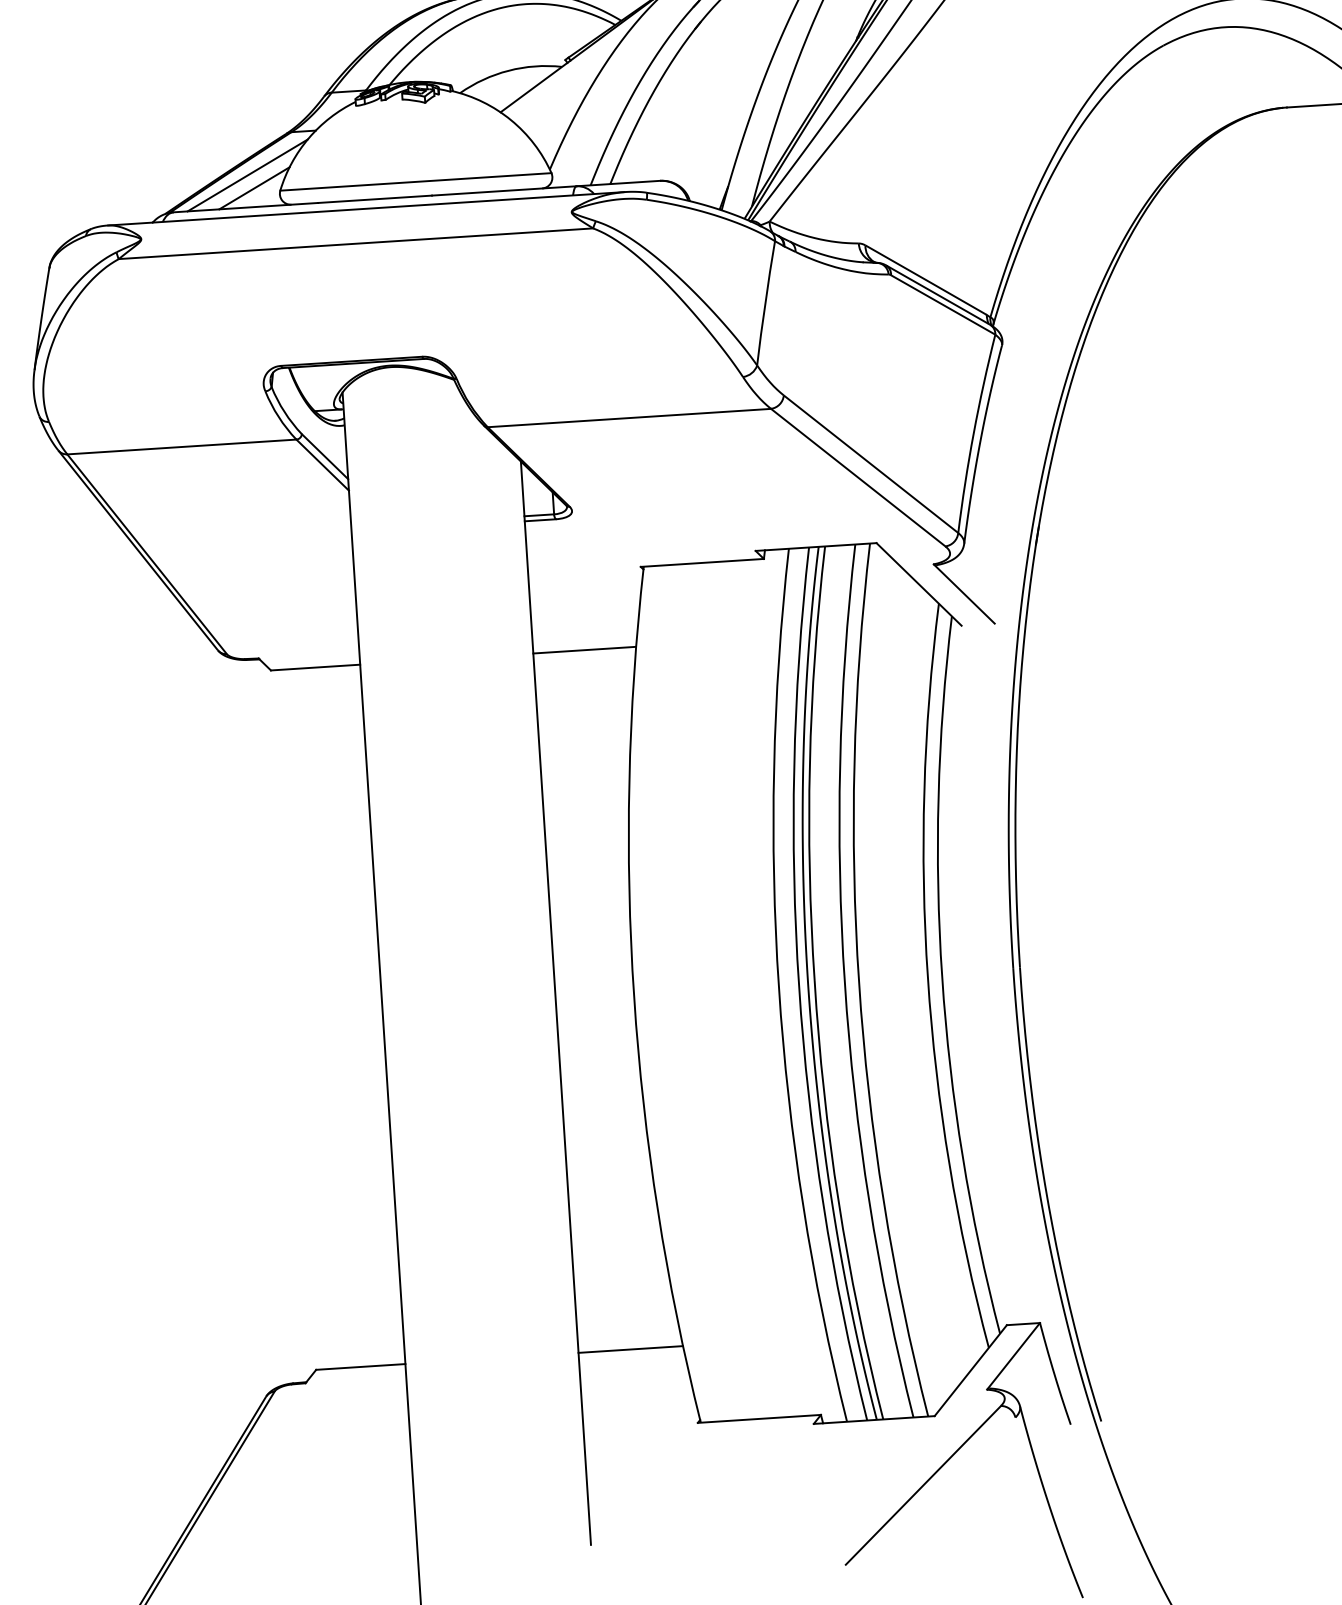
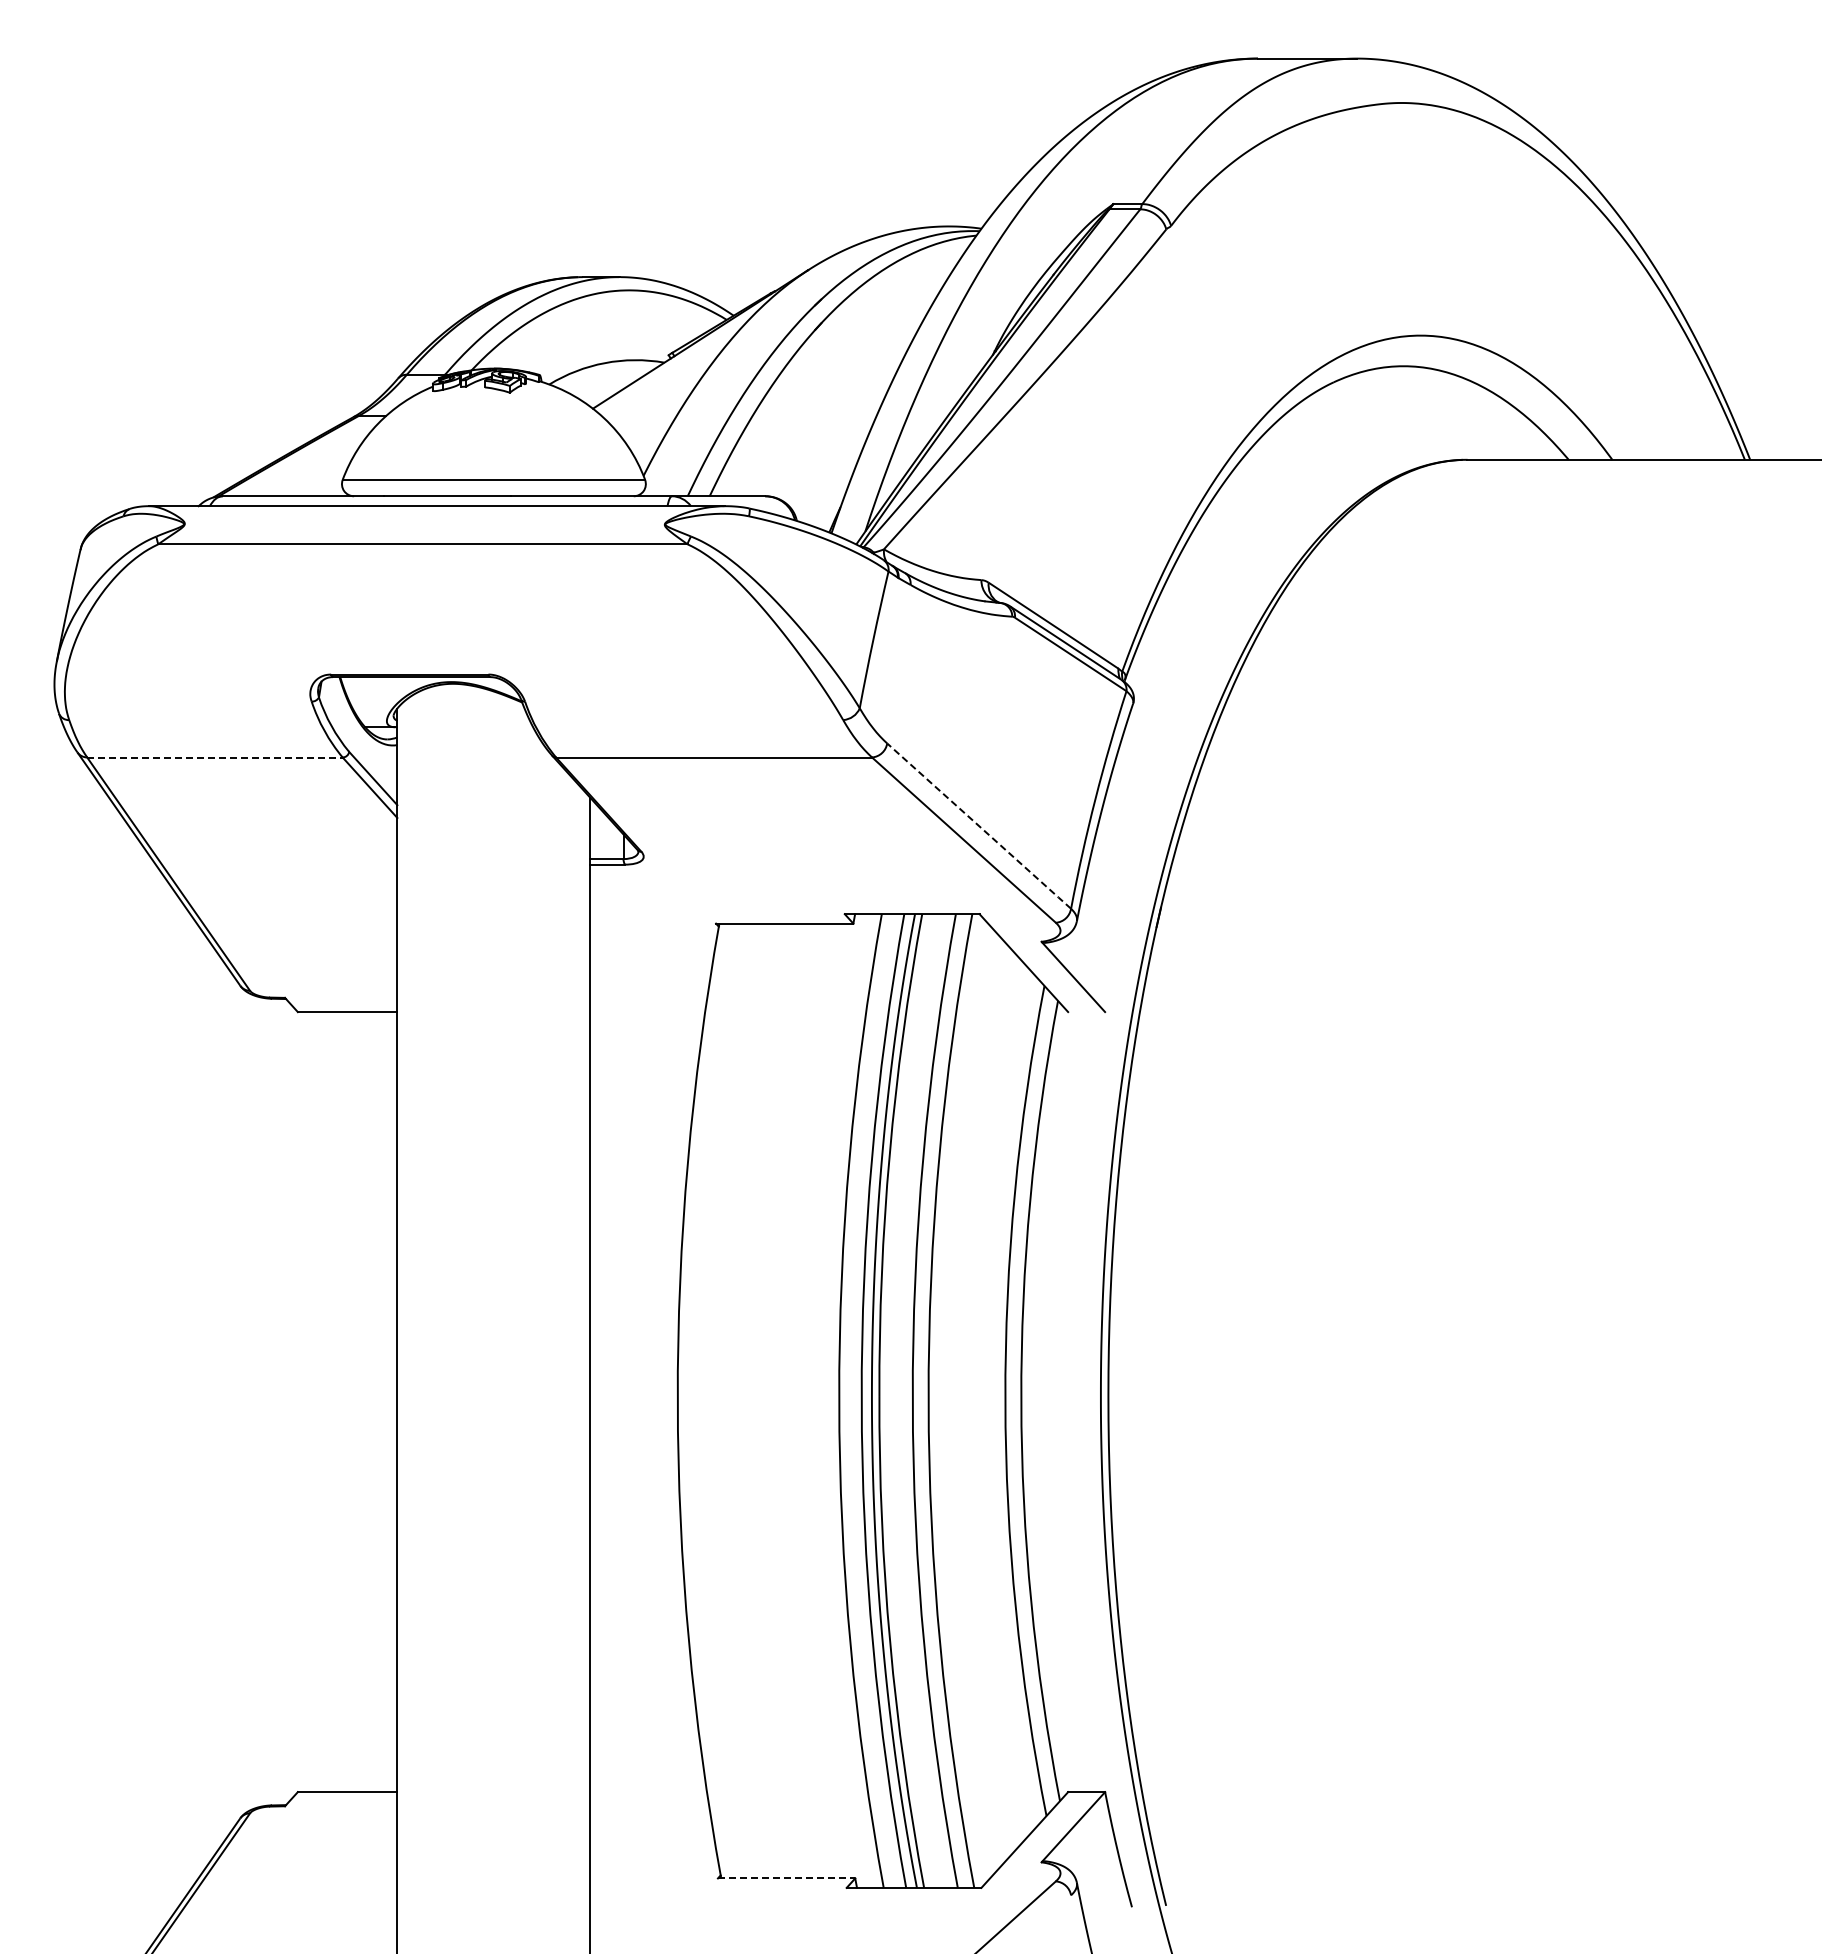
line: (247, 175) -> (307, 460), removed
line: (253, 188) -> (313, 475), removed
line: (181, 447) -> (214, 757), solid -> dashed
line: (871, 464) -> (979, 826), solid -> dashed
line: (584, 650) -> (647, 1012), removed
line: (630, 1349) -> (648, 1792), removed
line: (759, 1418) -> (786, 1878), solid -> dashed

